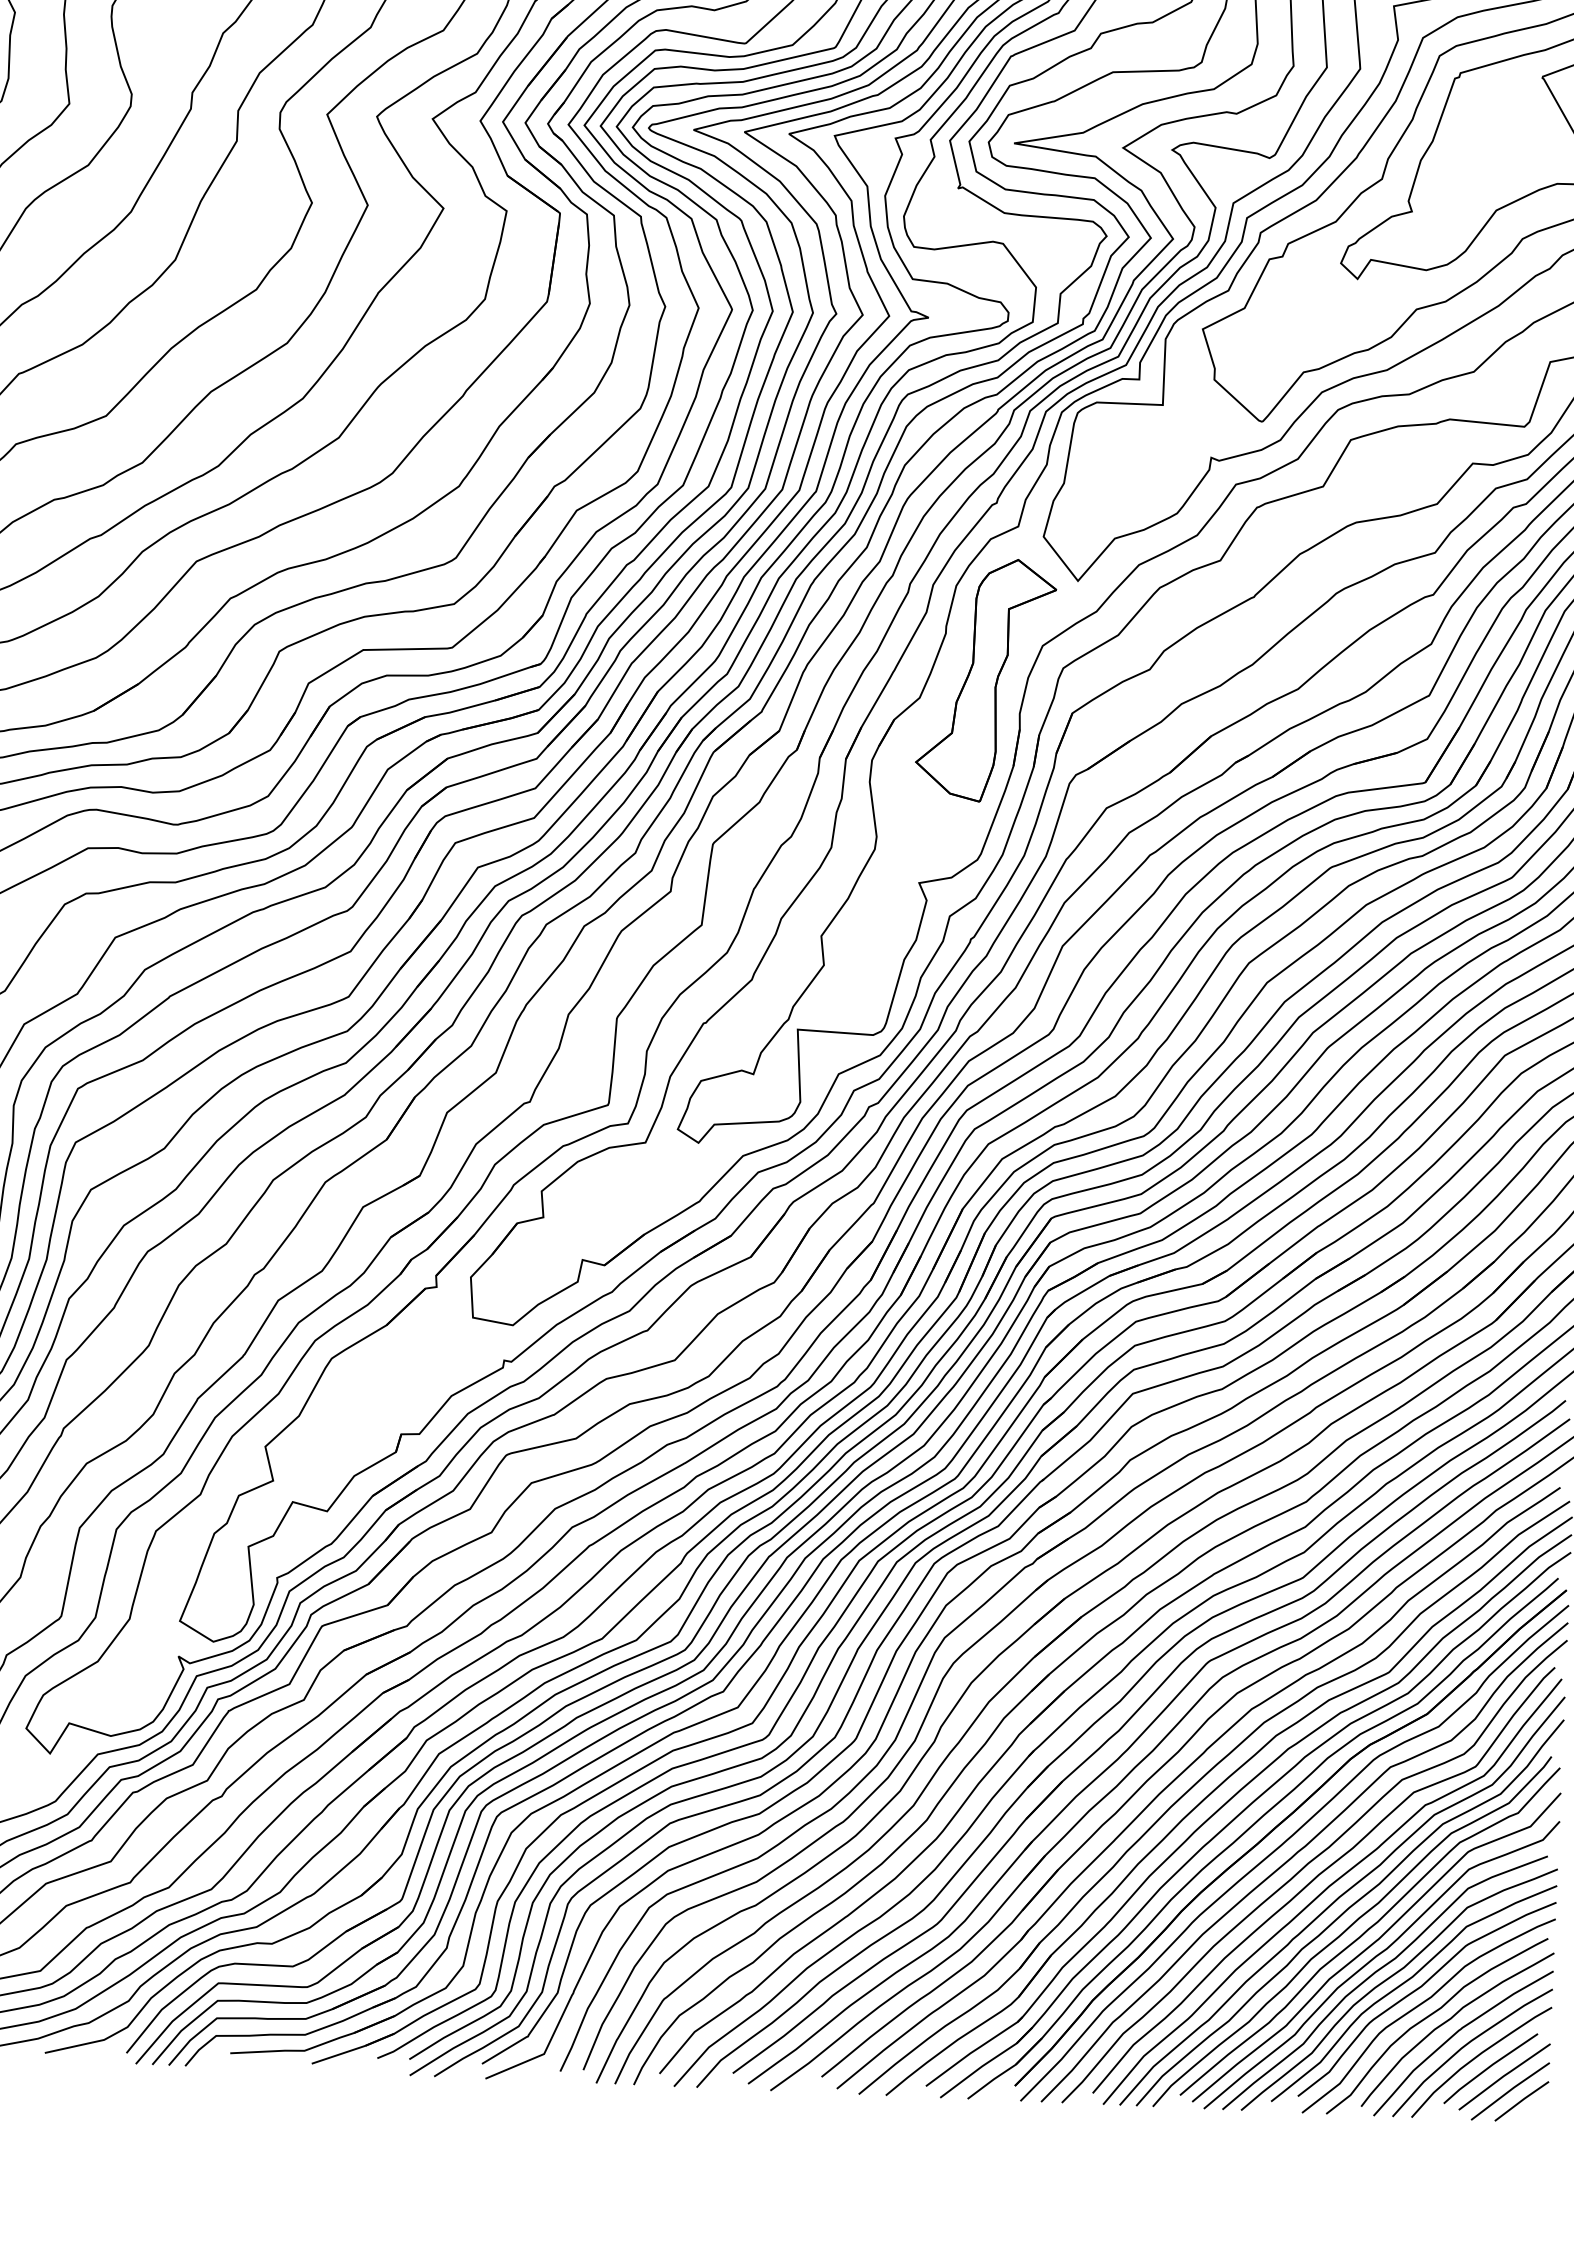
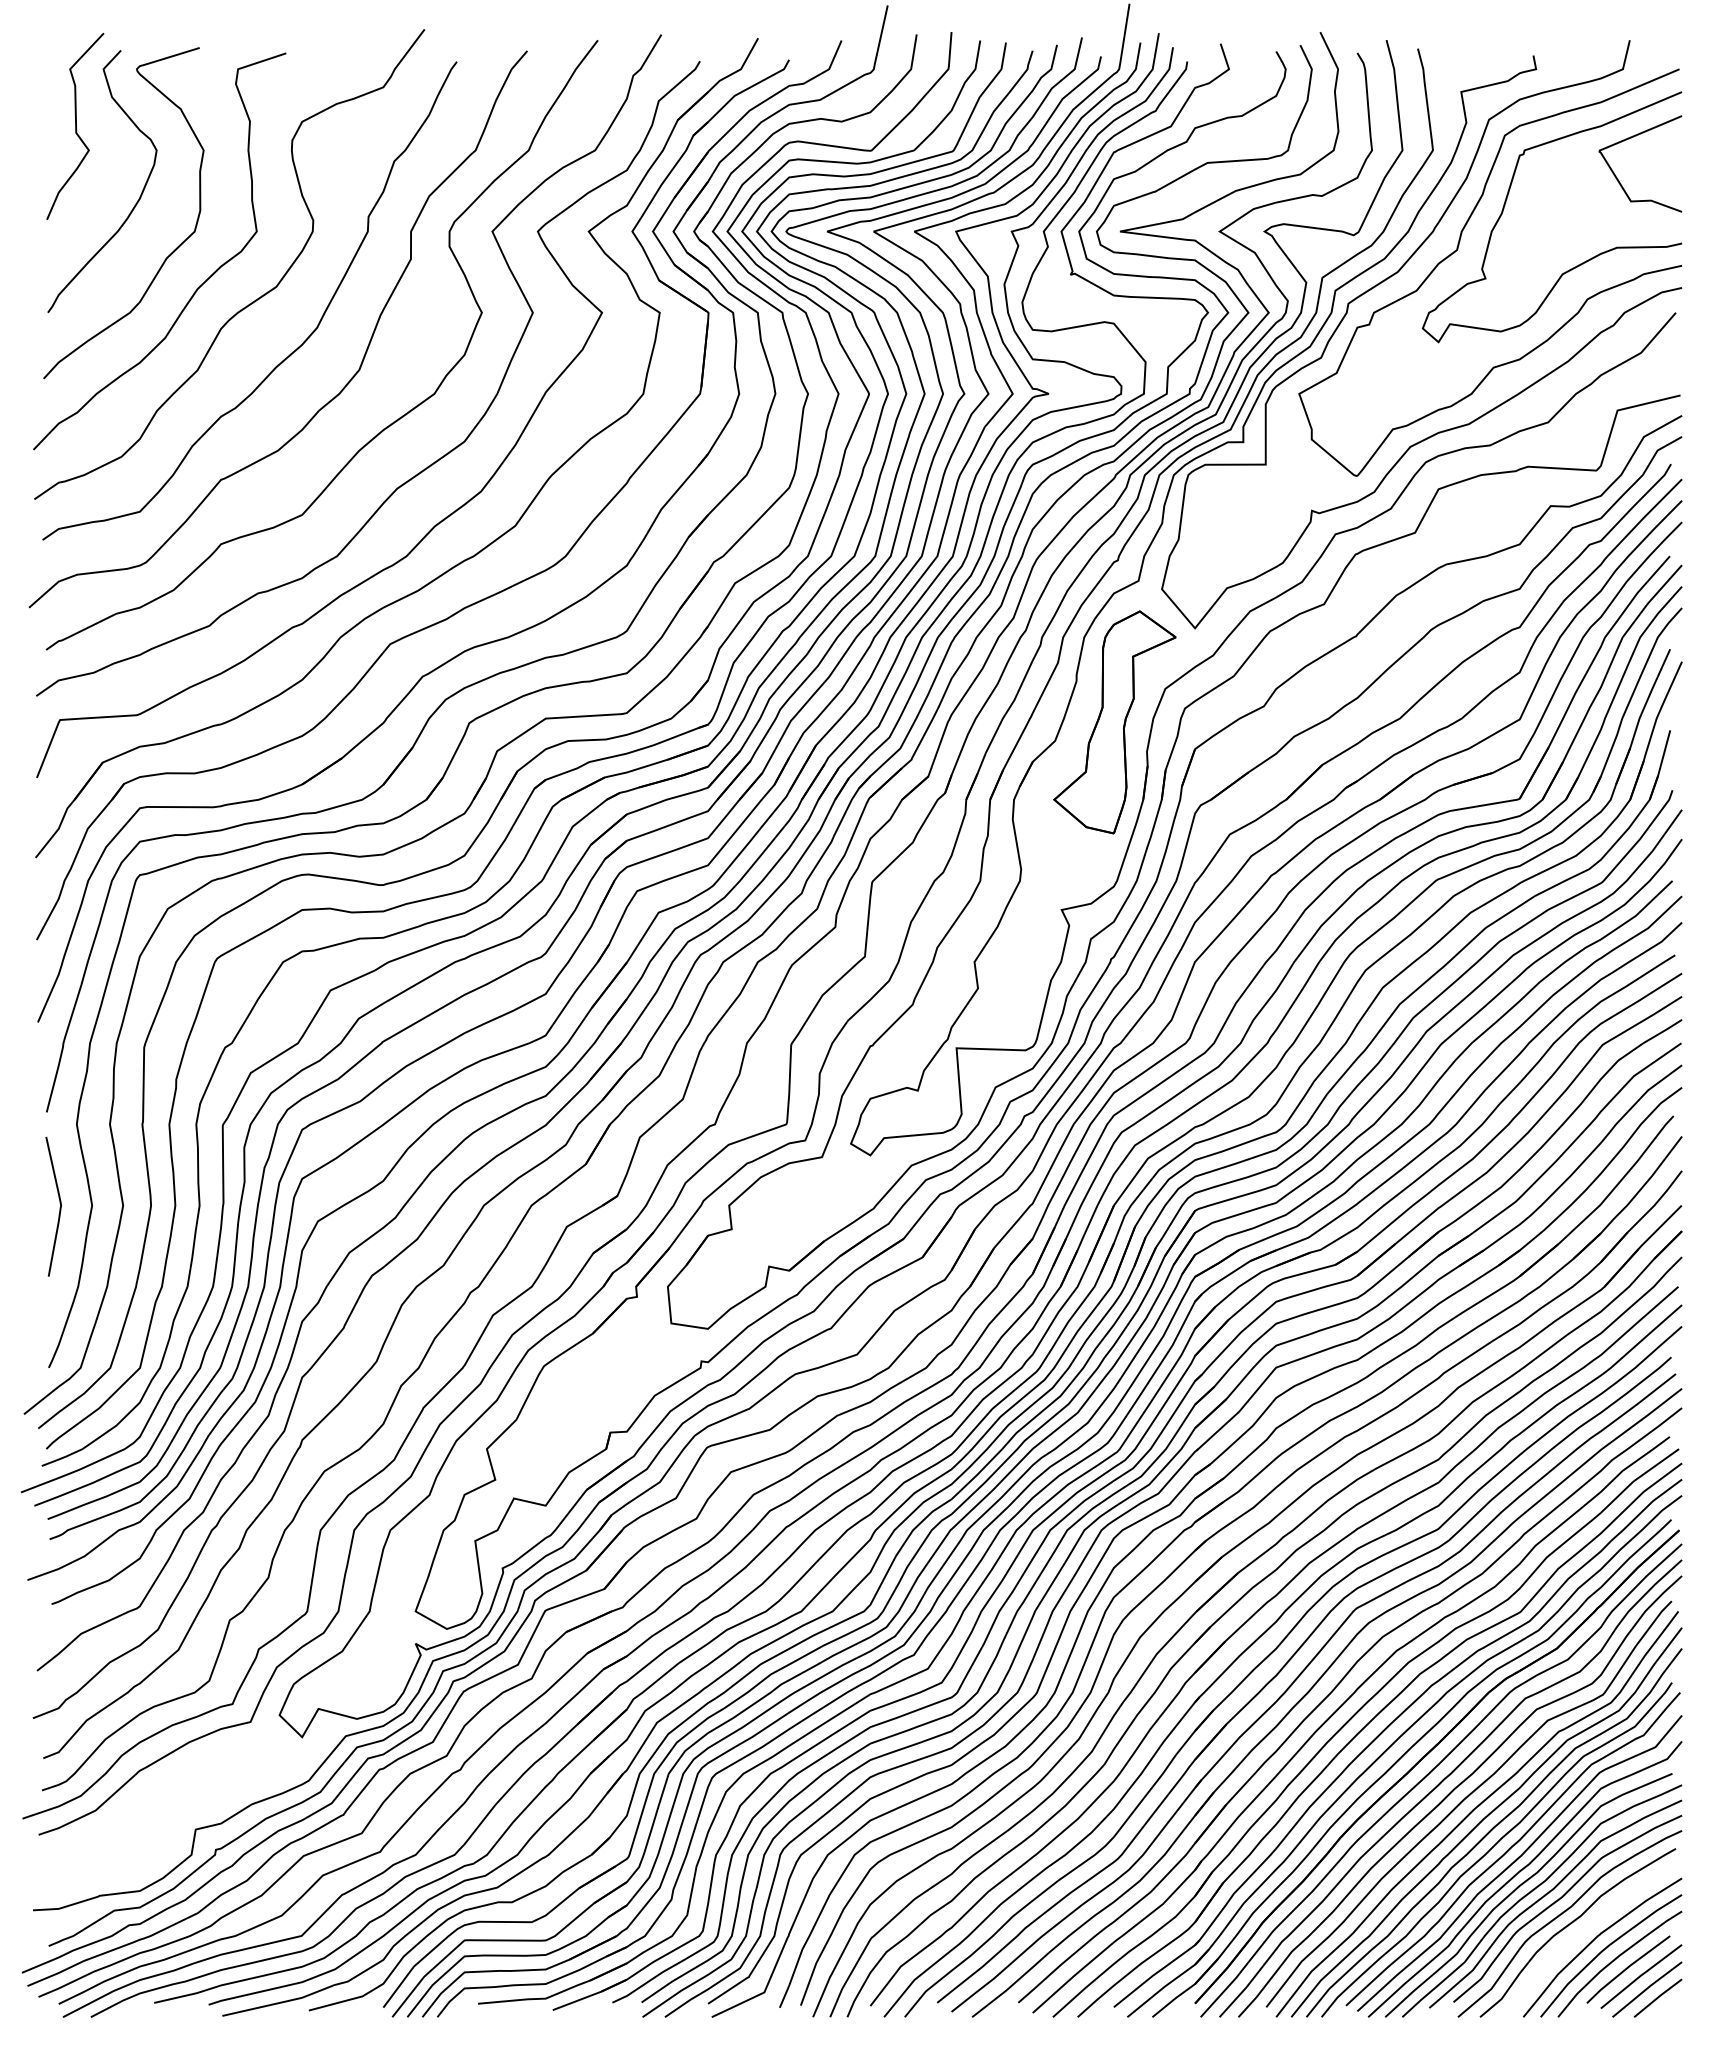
curve: (1450, 2020) -> (1589, 1927), removed

